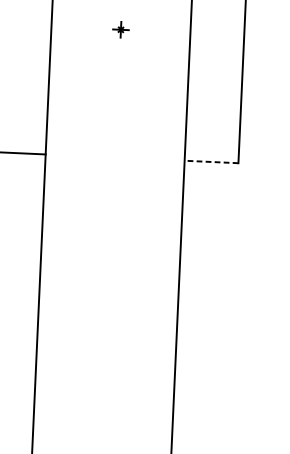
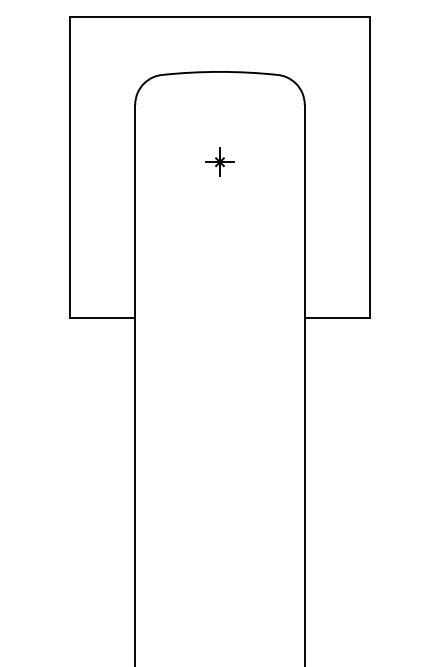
part: (120, 29) -> (219, 161), size x1.43
line: (211, 162) -> (337, 318), dashed -> solid

